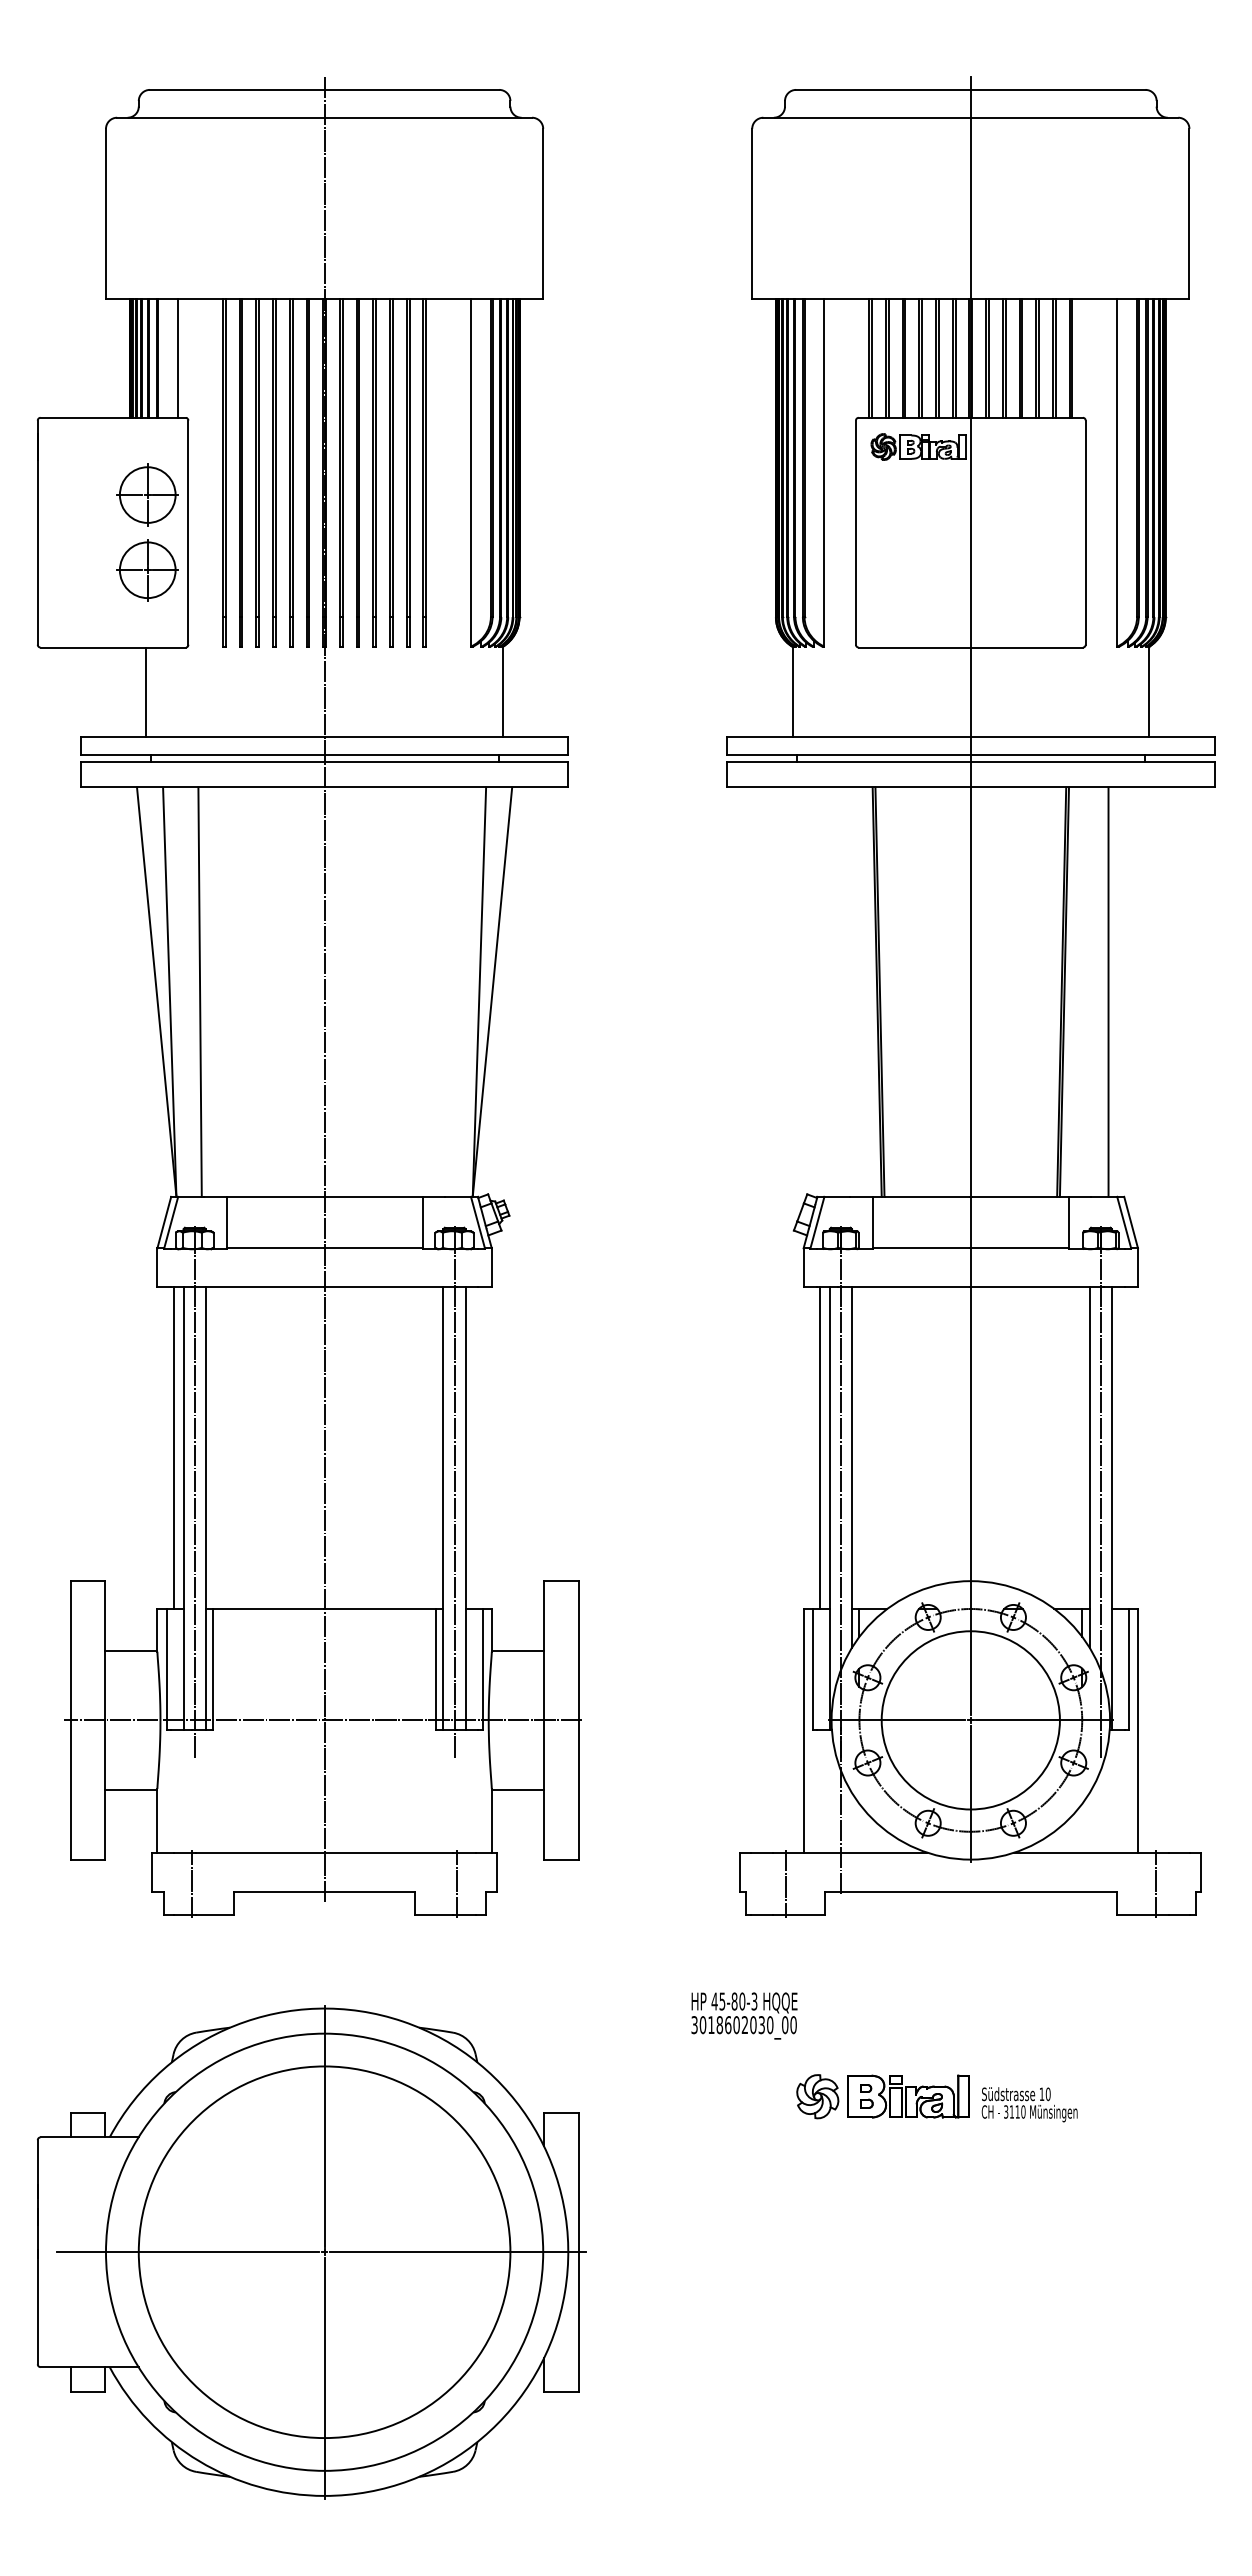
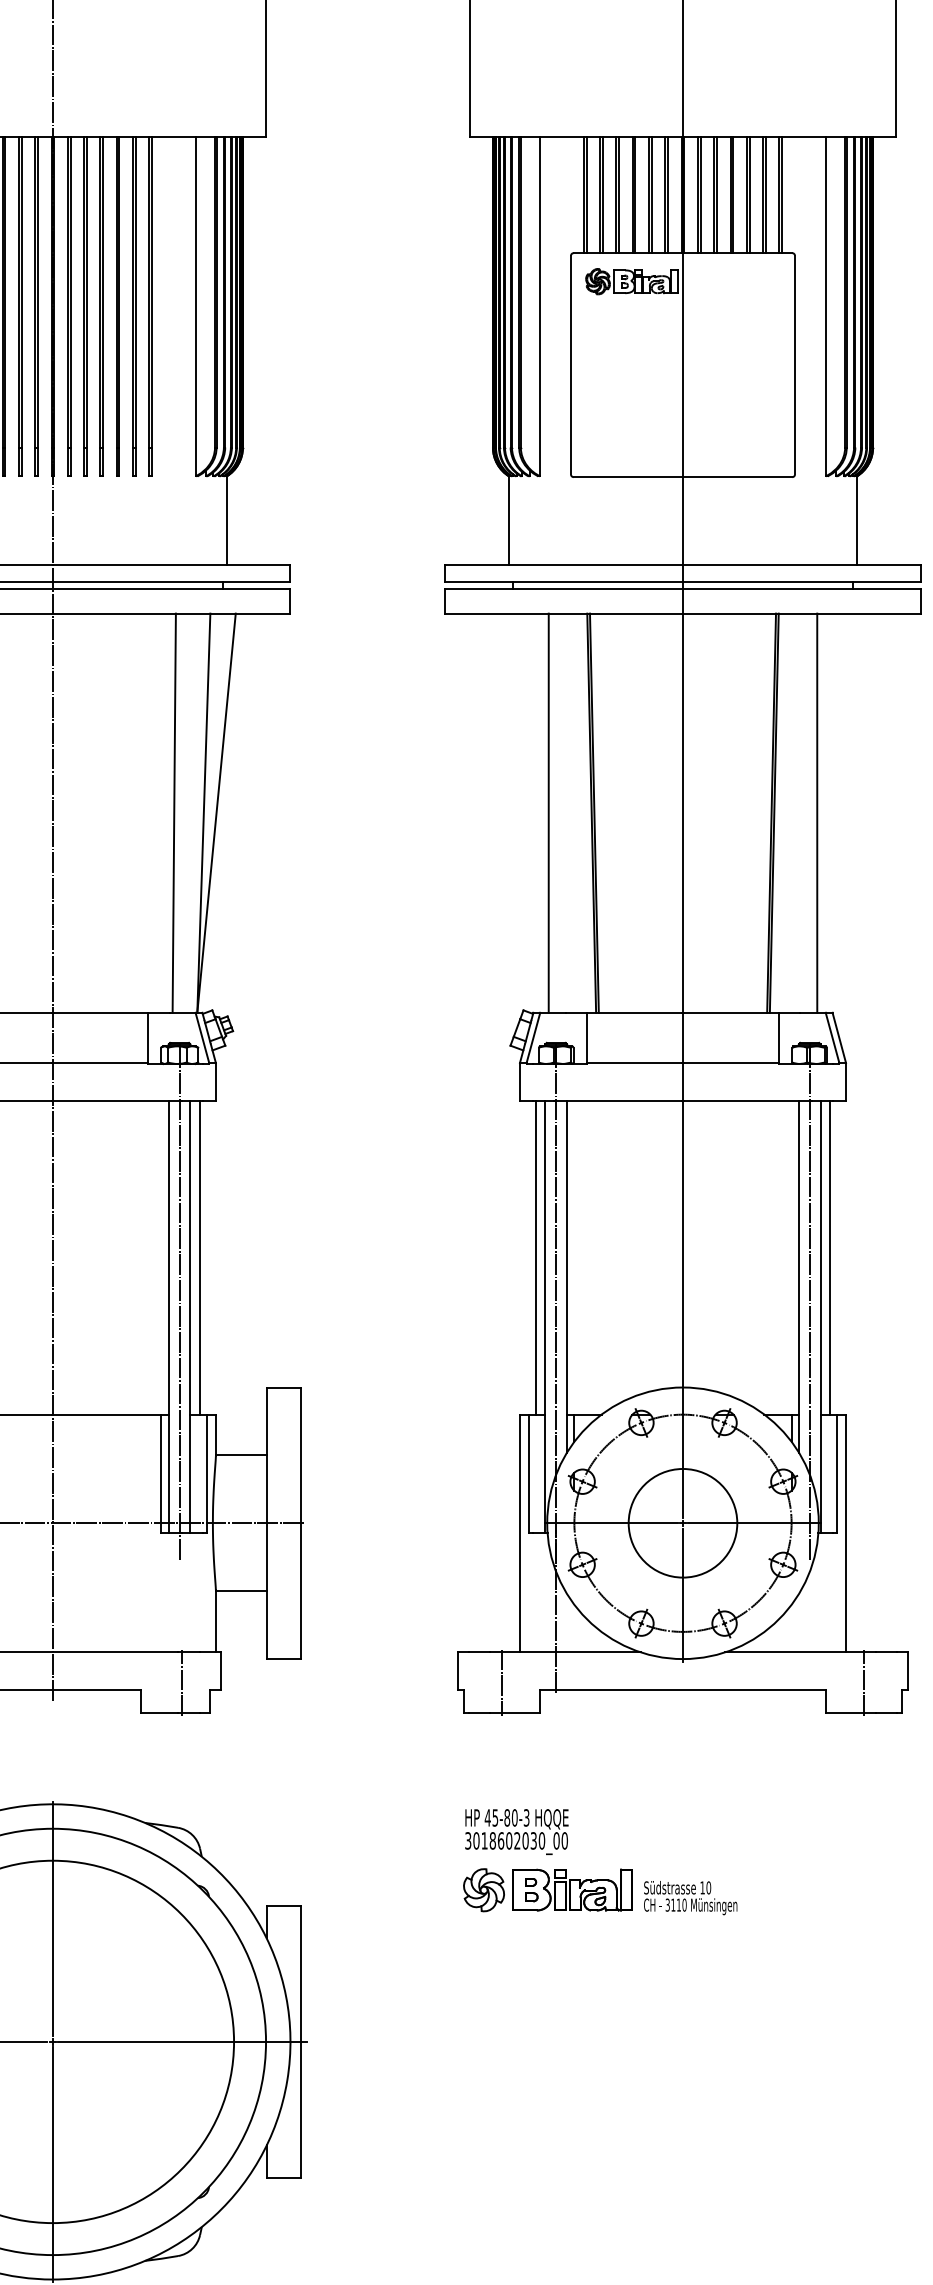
line: (448, 991) -> (173, 812), added
line: (833, 991) -> (549, 812), added
line: (474, 1447) -> (199, 1257), added
line: (1121, 1447) -> (829, 1257), added
circle: (970, 1720) -> (682, 1523), size x0.62
text: (744, 2015) -> (516, 1831), moved
part: (936, 2098) -> (599, 1891), moved

